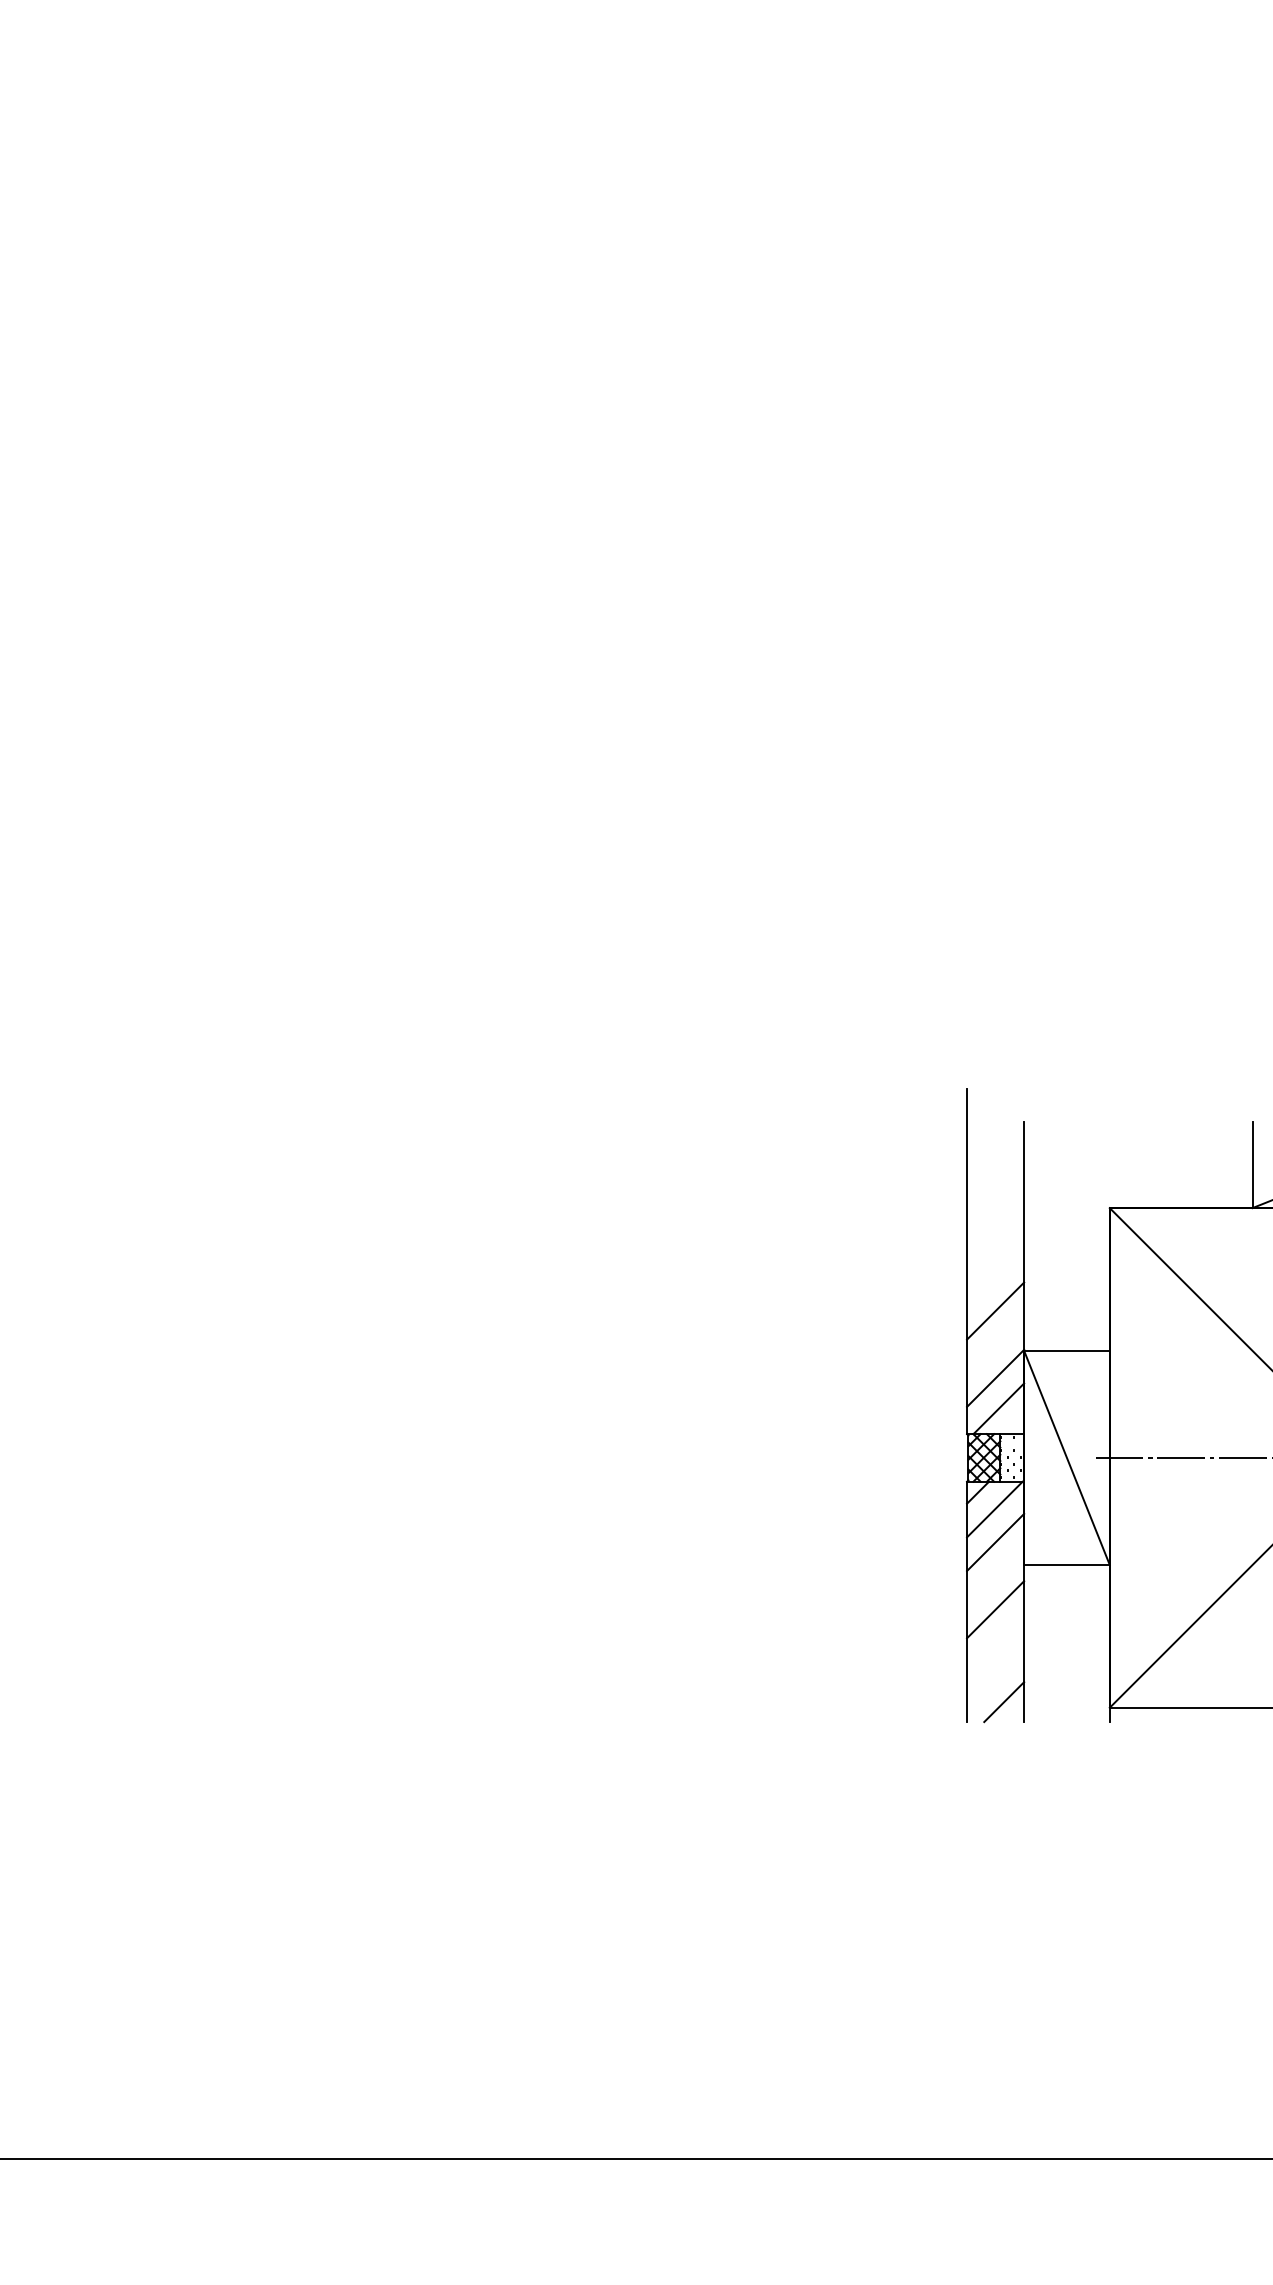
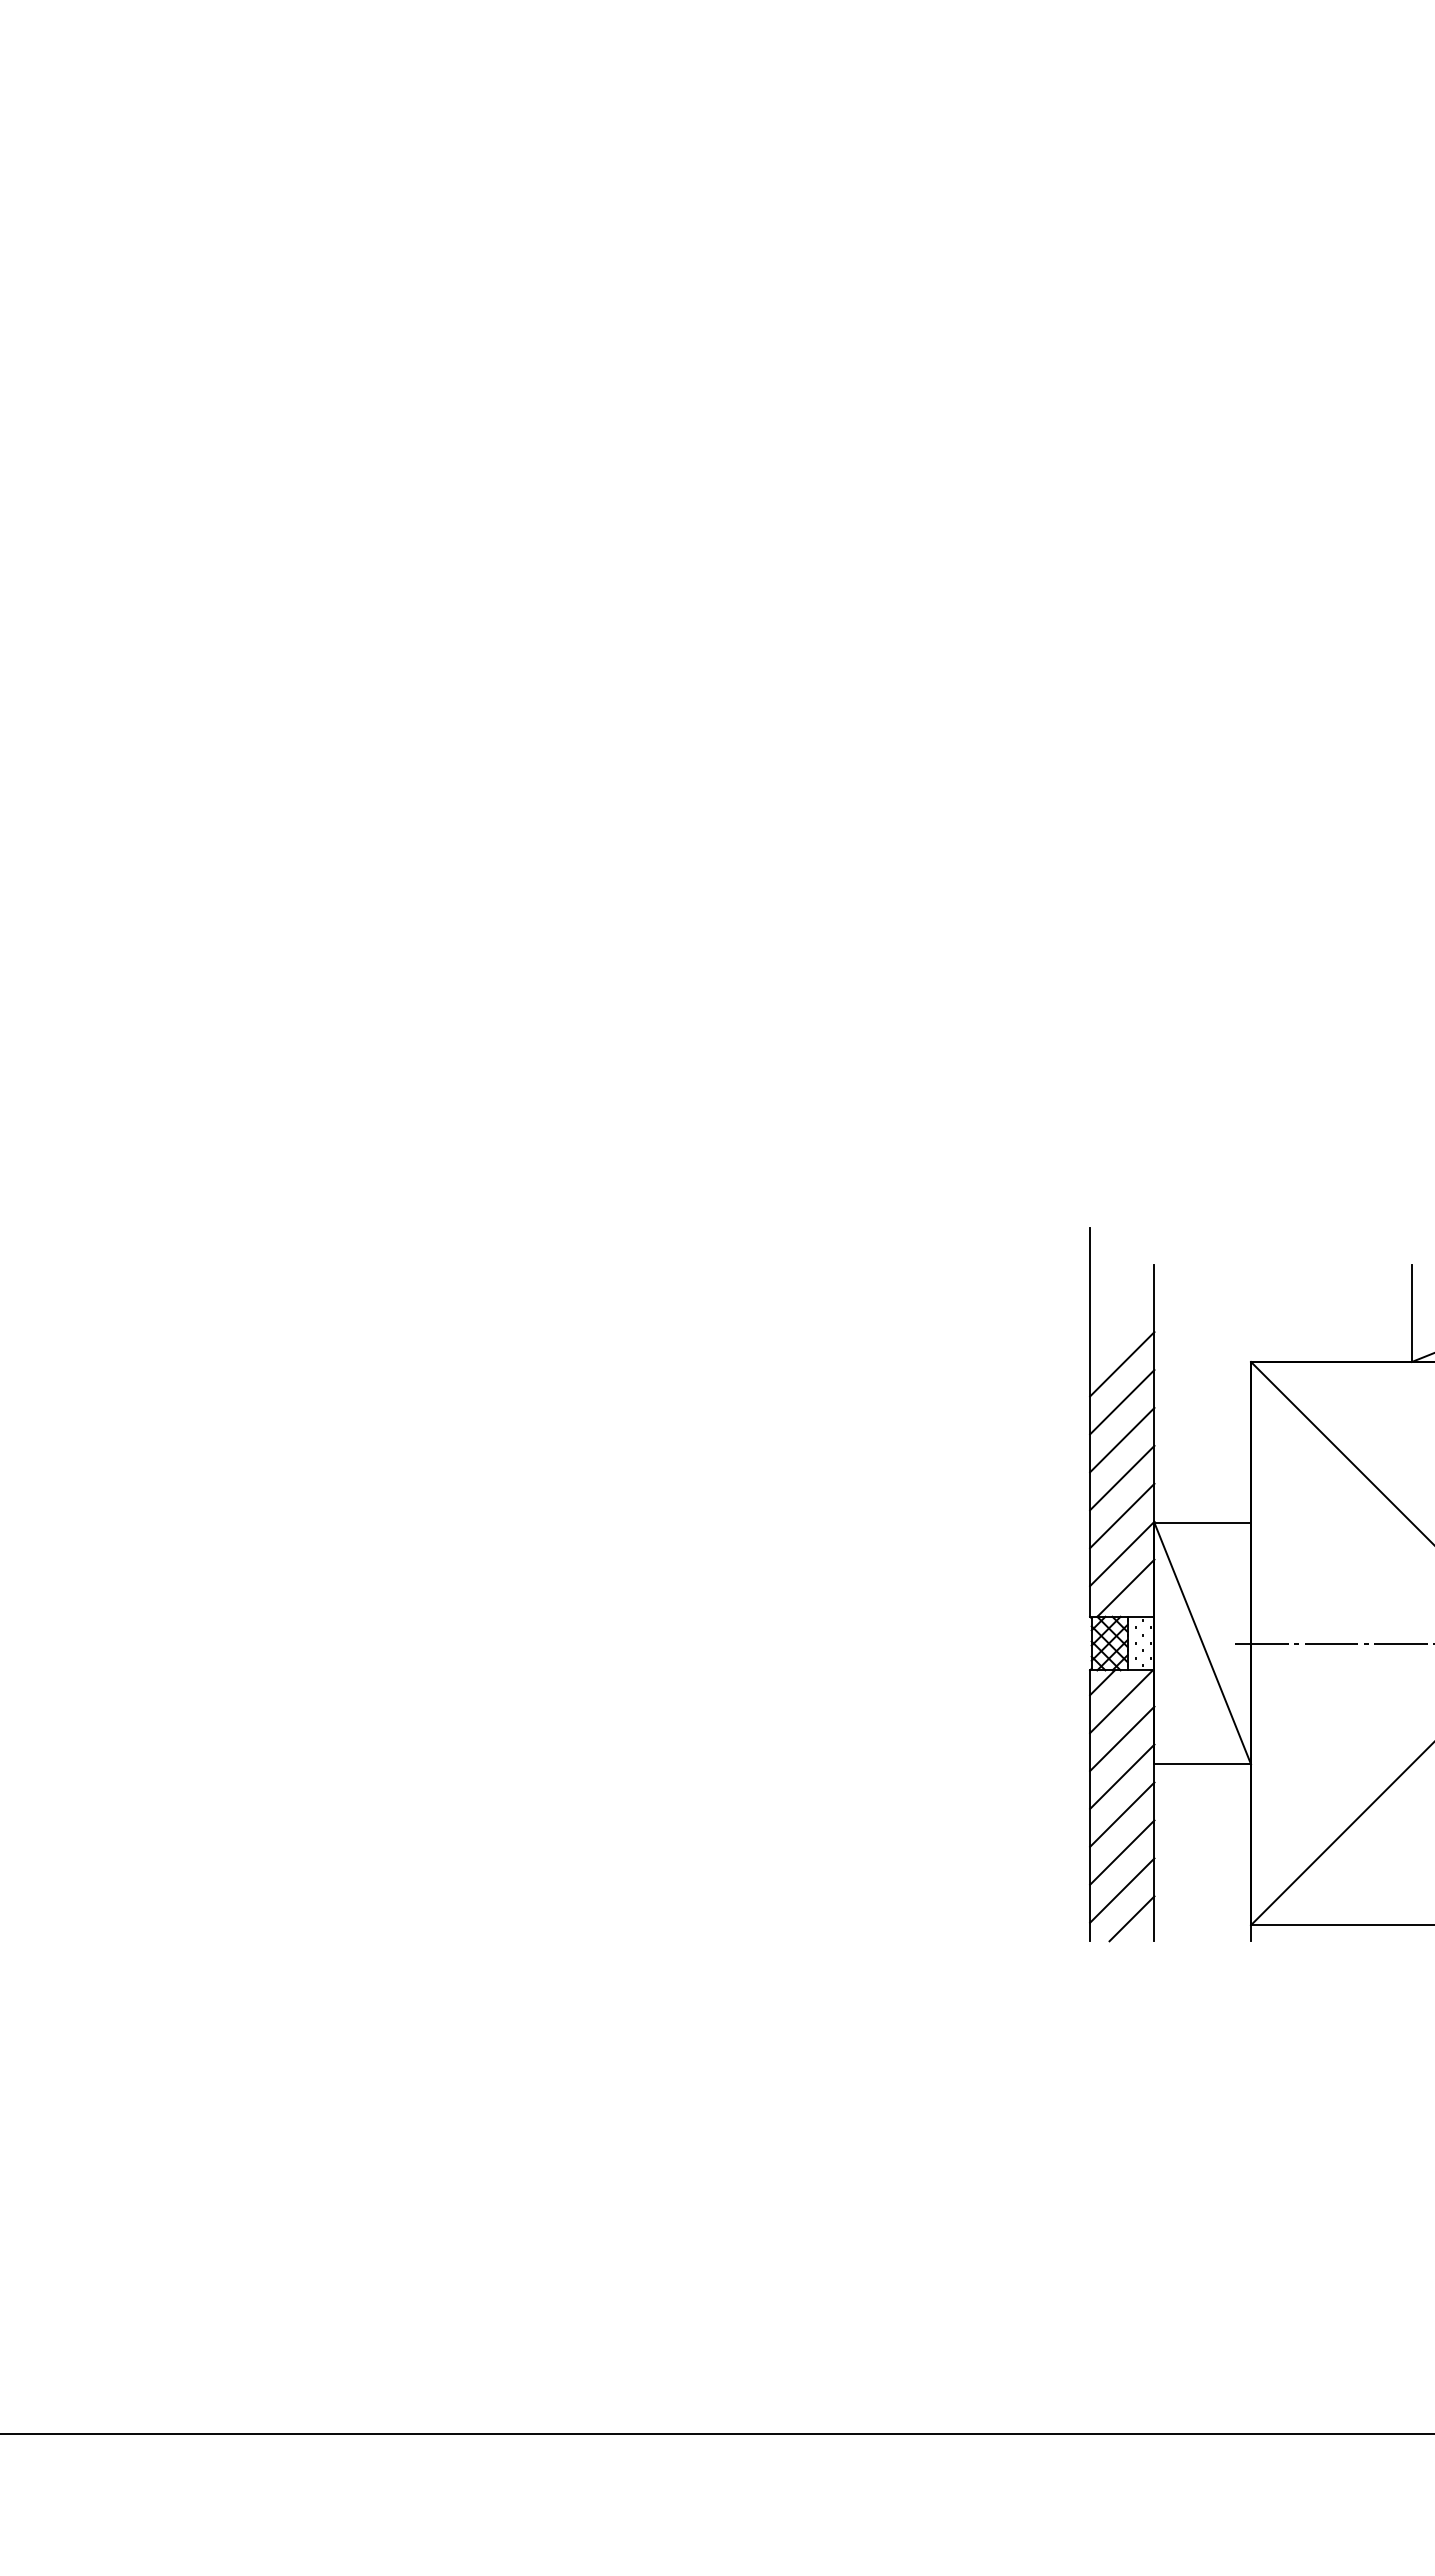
line: (995, 1210) -> (1122, 1364), added
line: (995, 1244) -> (1122, 1402), added
line: (995, 1276) -> (1122, 1439), added
line: (995, 1344) -> (1122, 1515), added
line: (995, 1575) -> (1122, 1776), added
line: (995, 1643) -> (1122, 1852), added
line: (995, 1676) -> (1122, 1890), added

